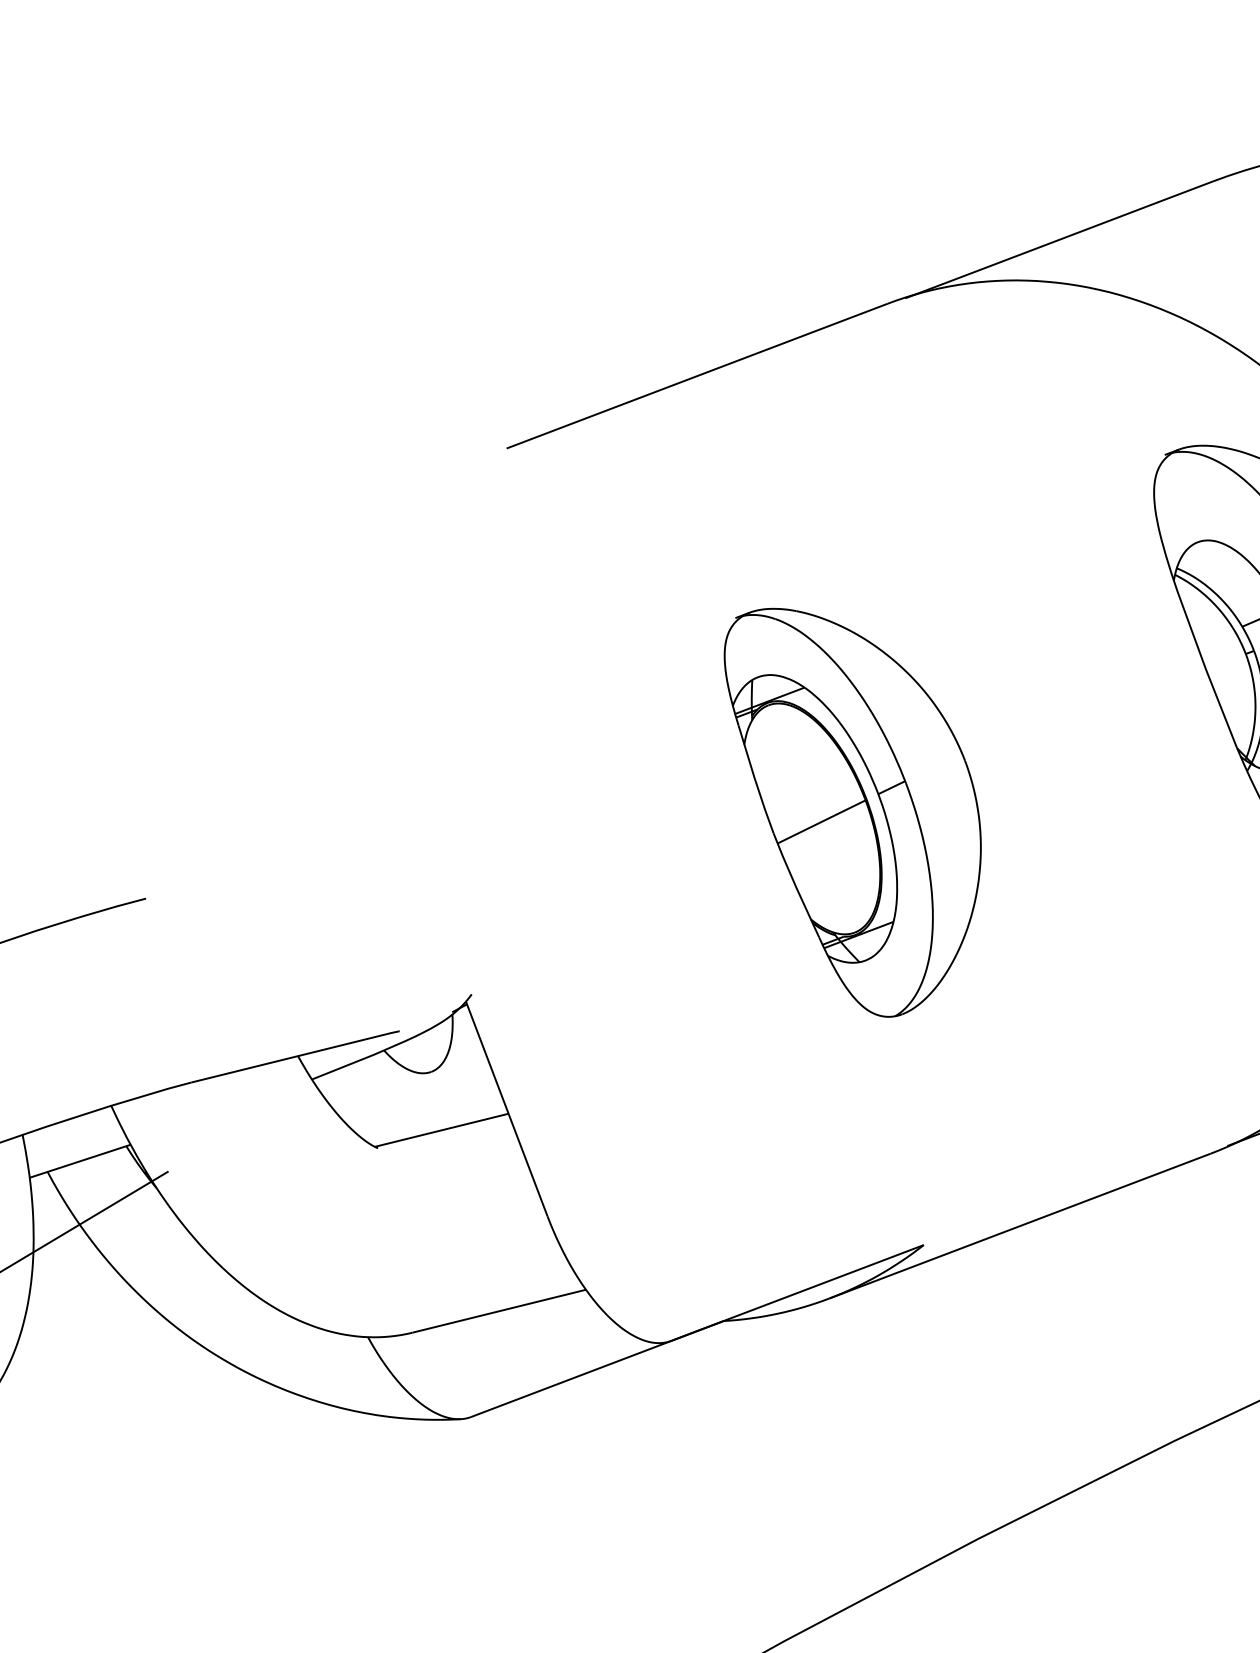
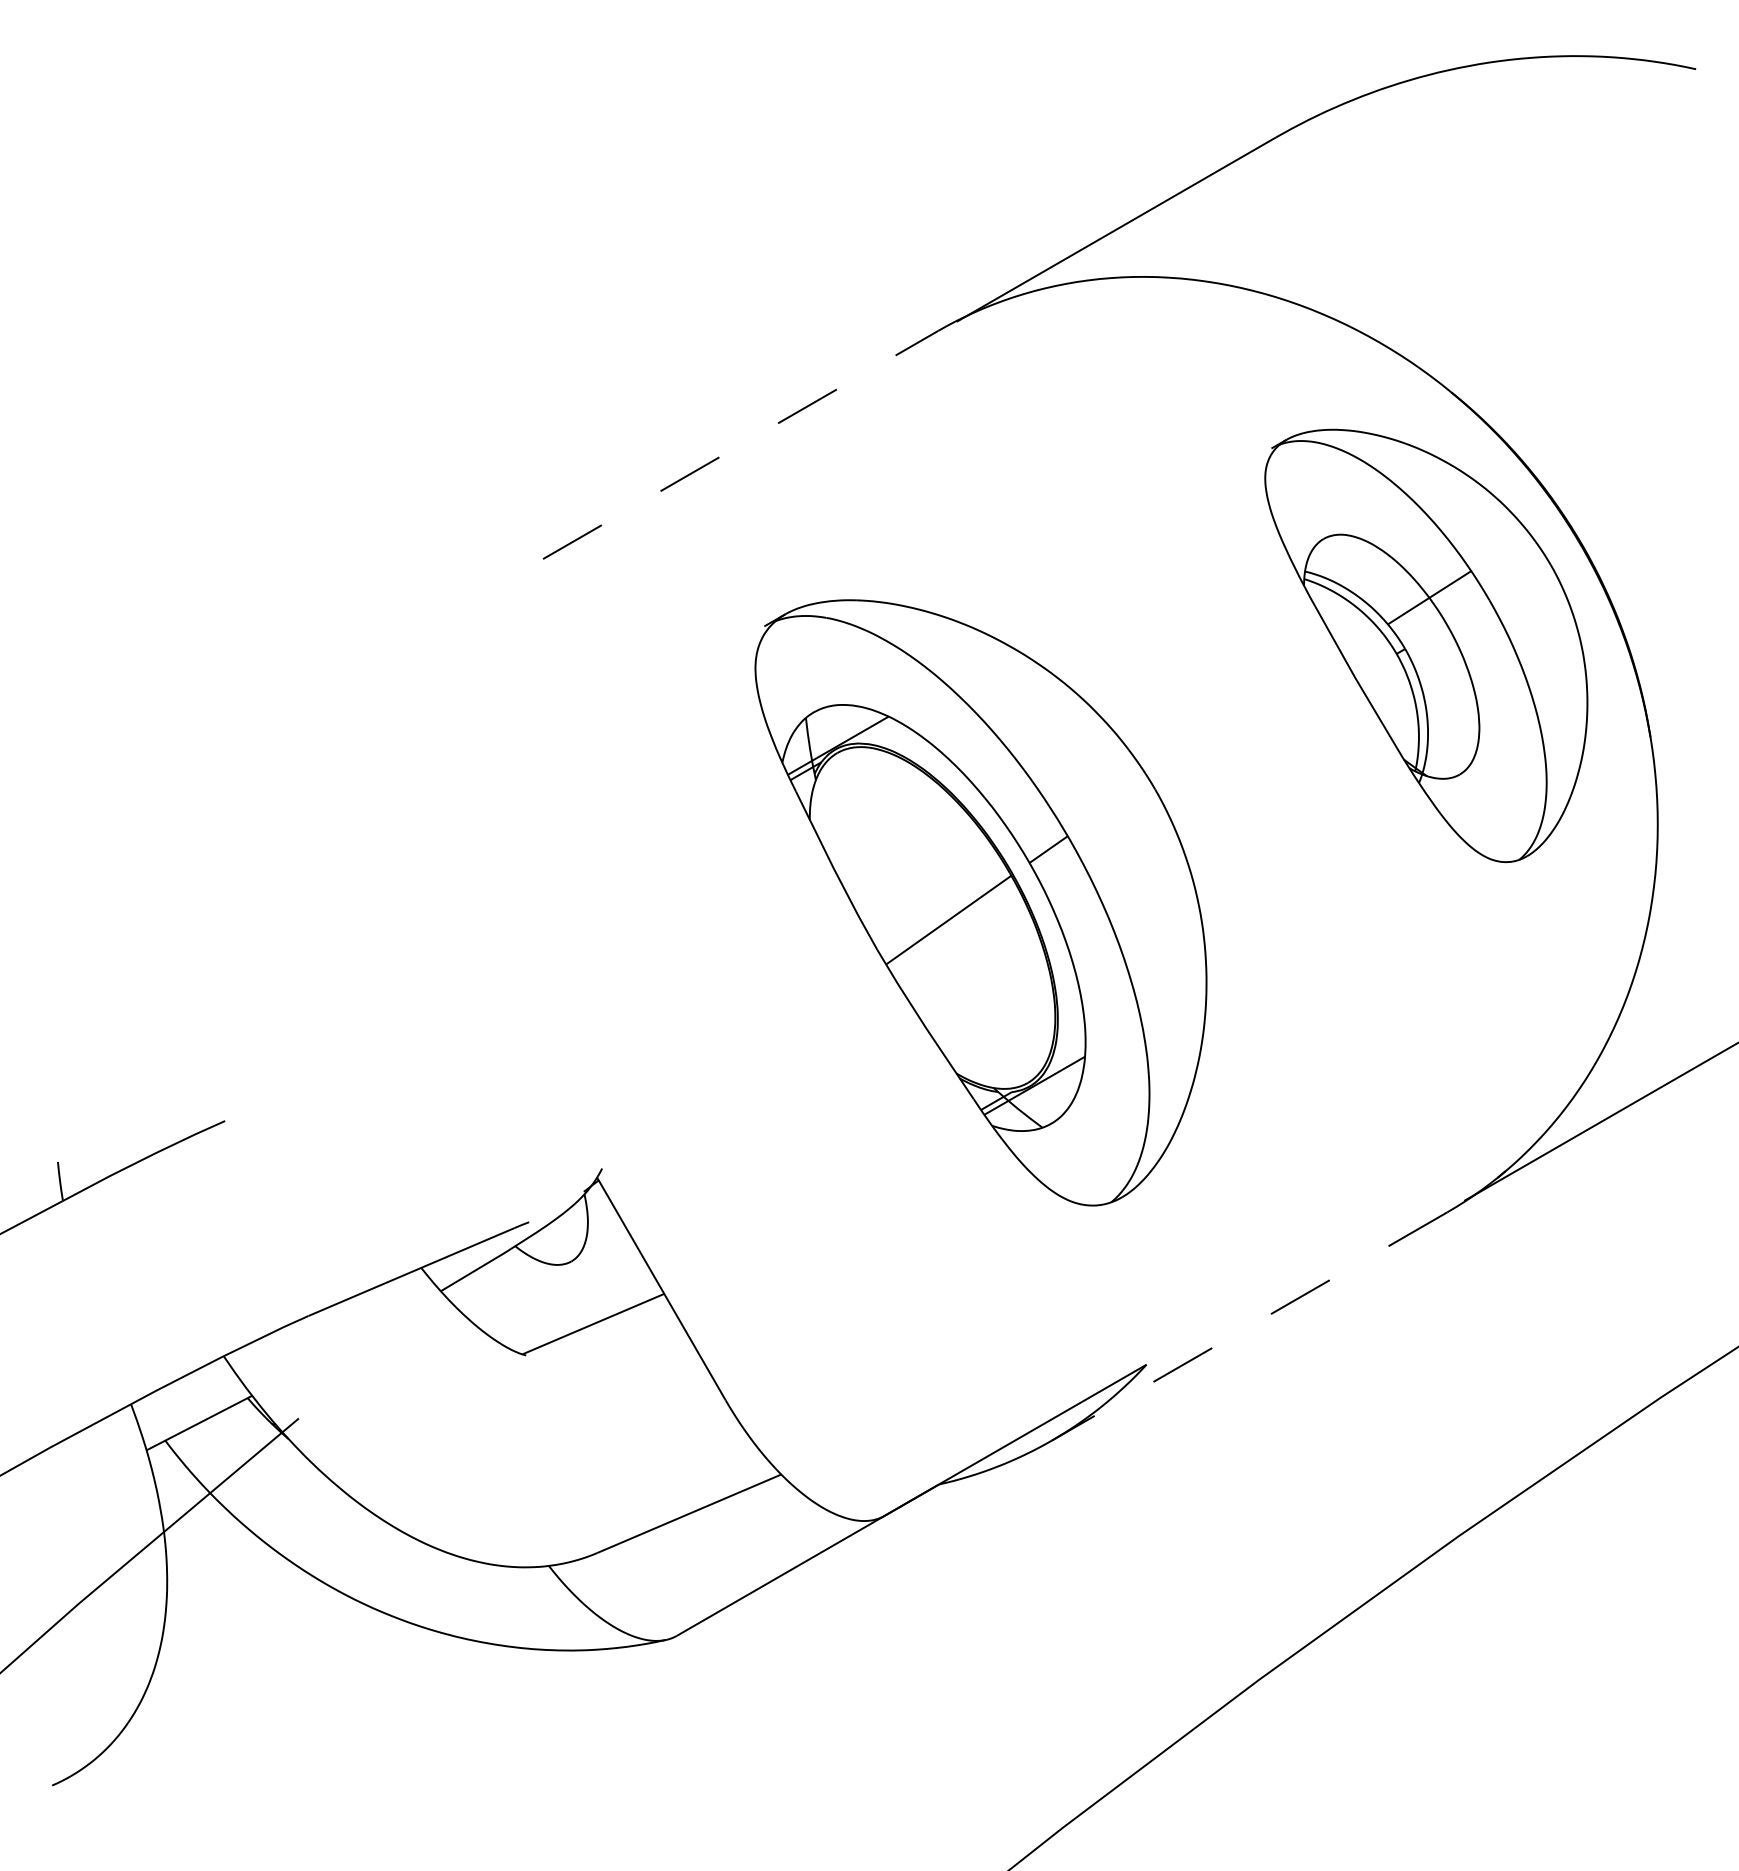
line: (698, 375) -> (741, 444), solid -> dashed
part: (843, 814) -> (980, 903), size x1.4
line: (1019, 1226) -> (1249, 1326), solid -> dashed

